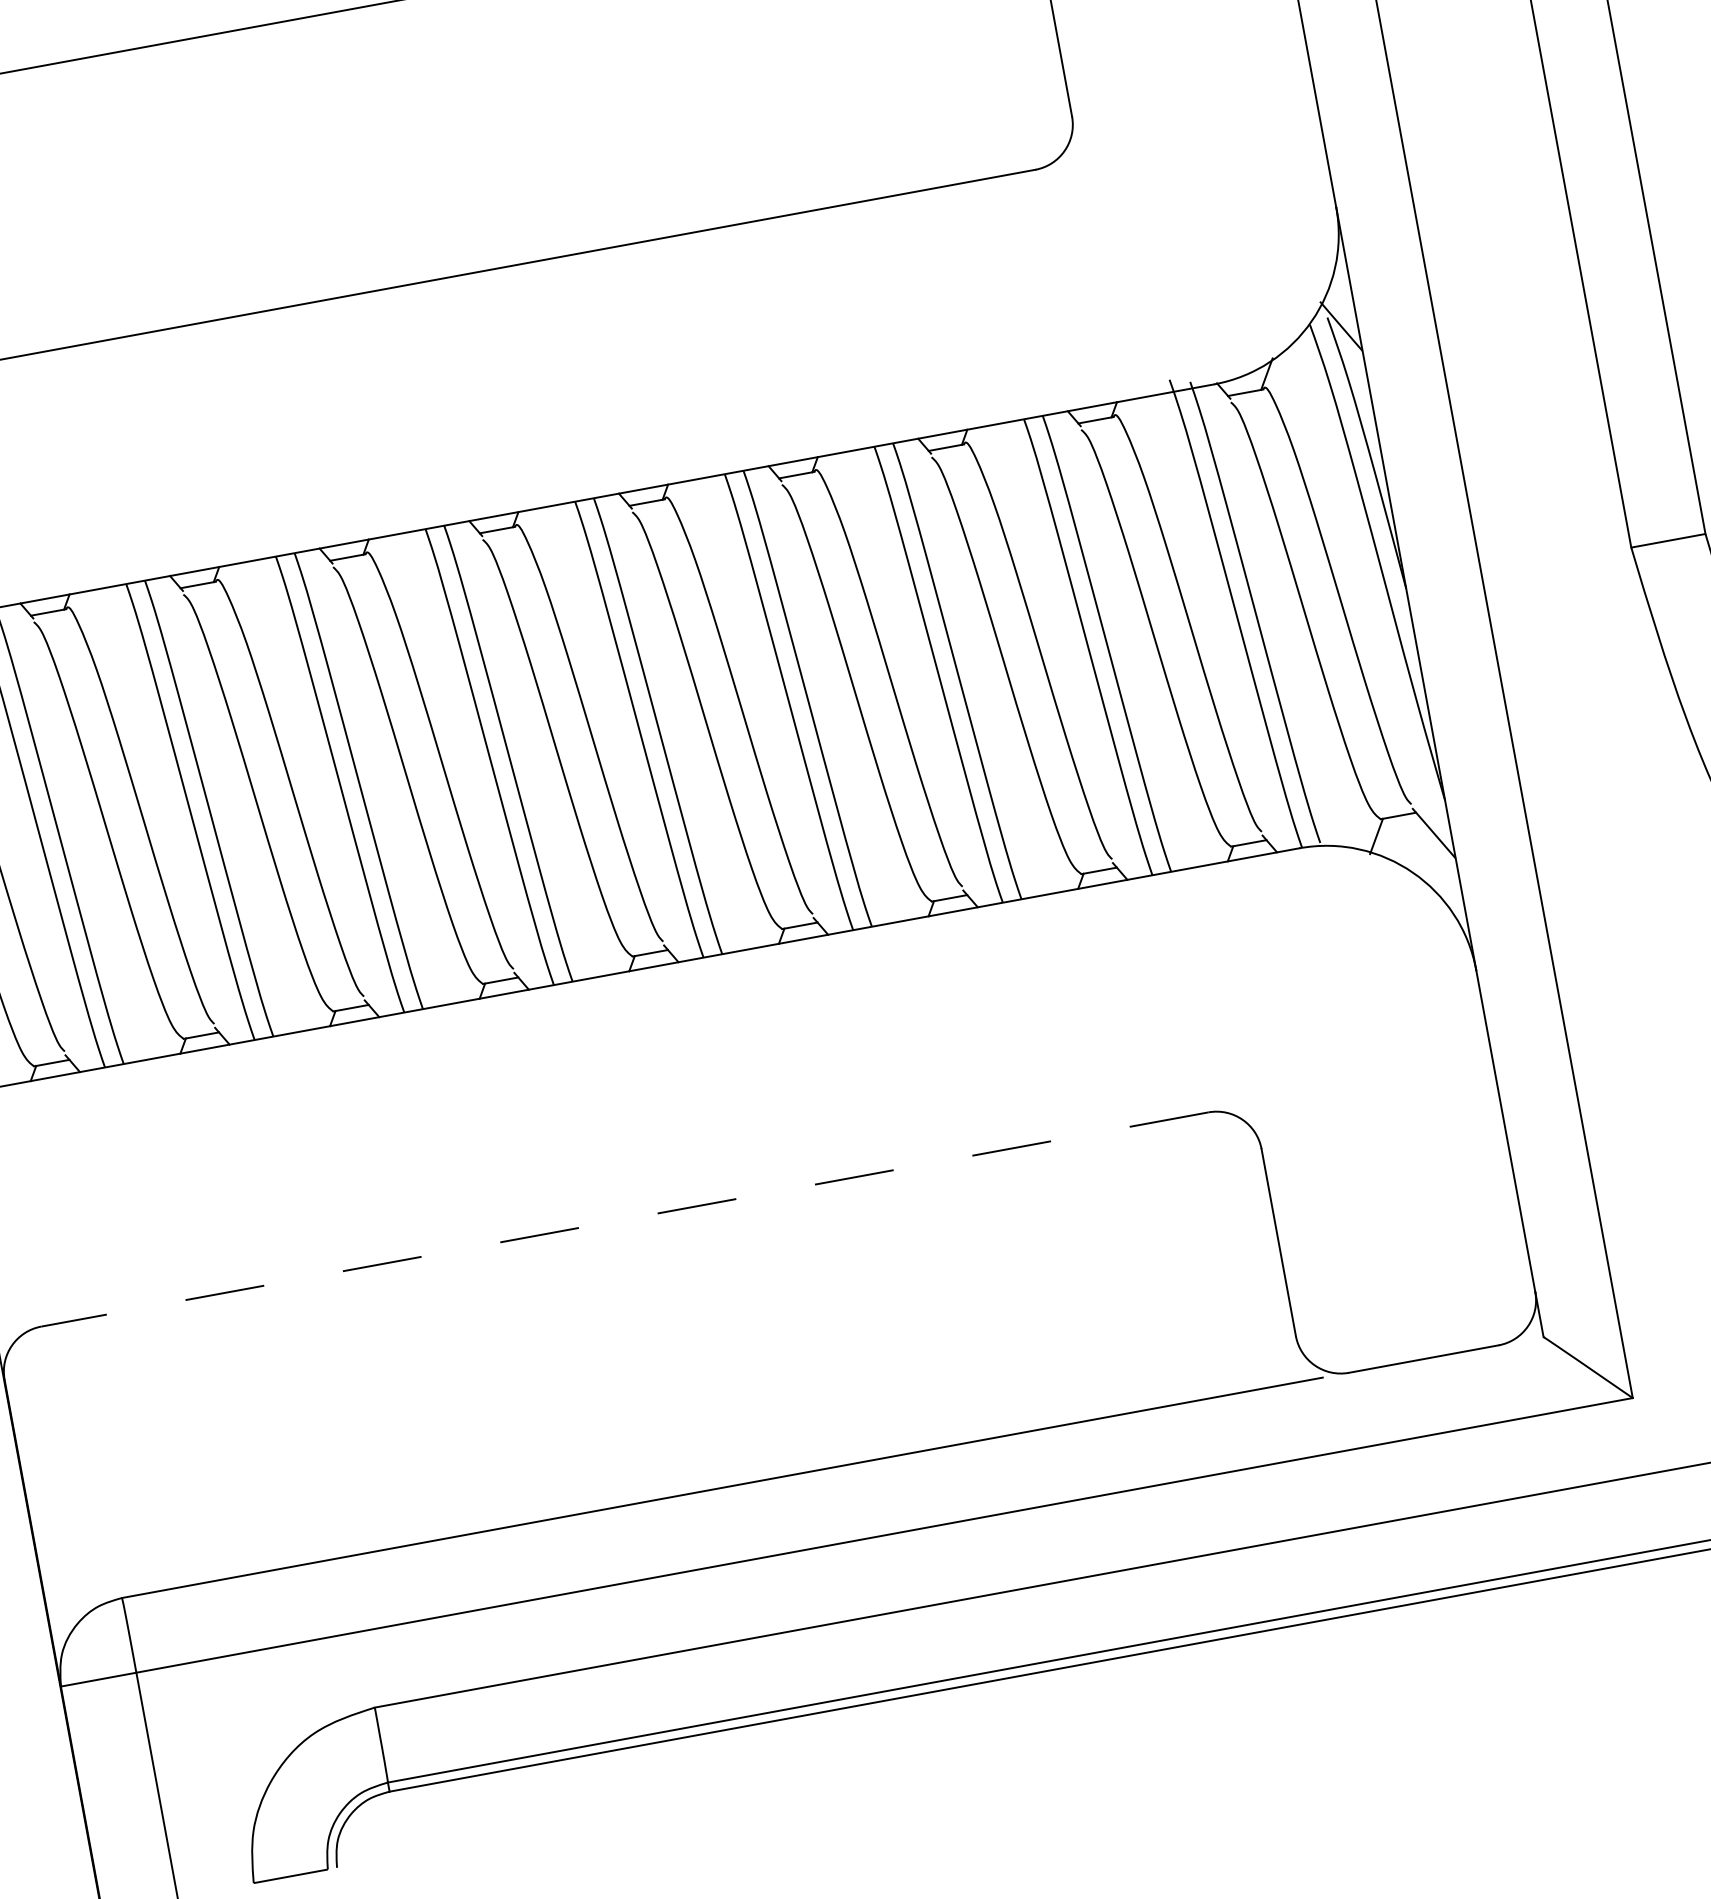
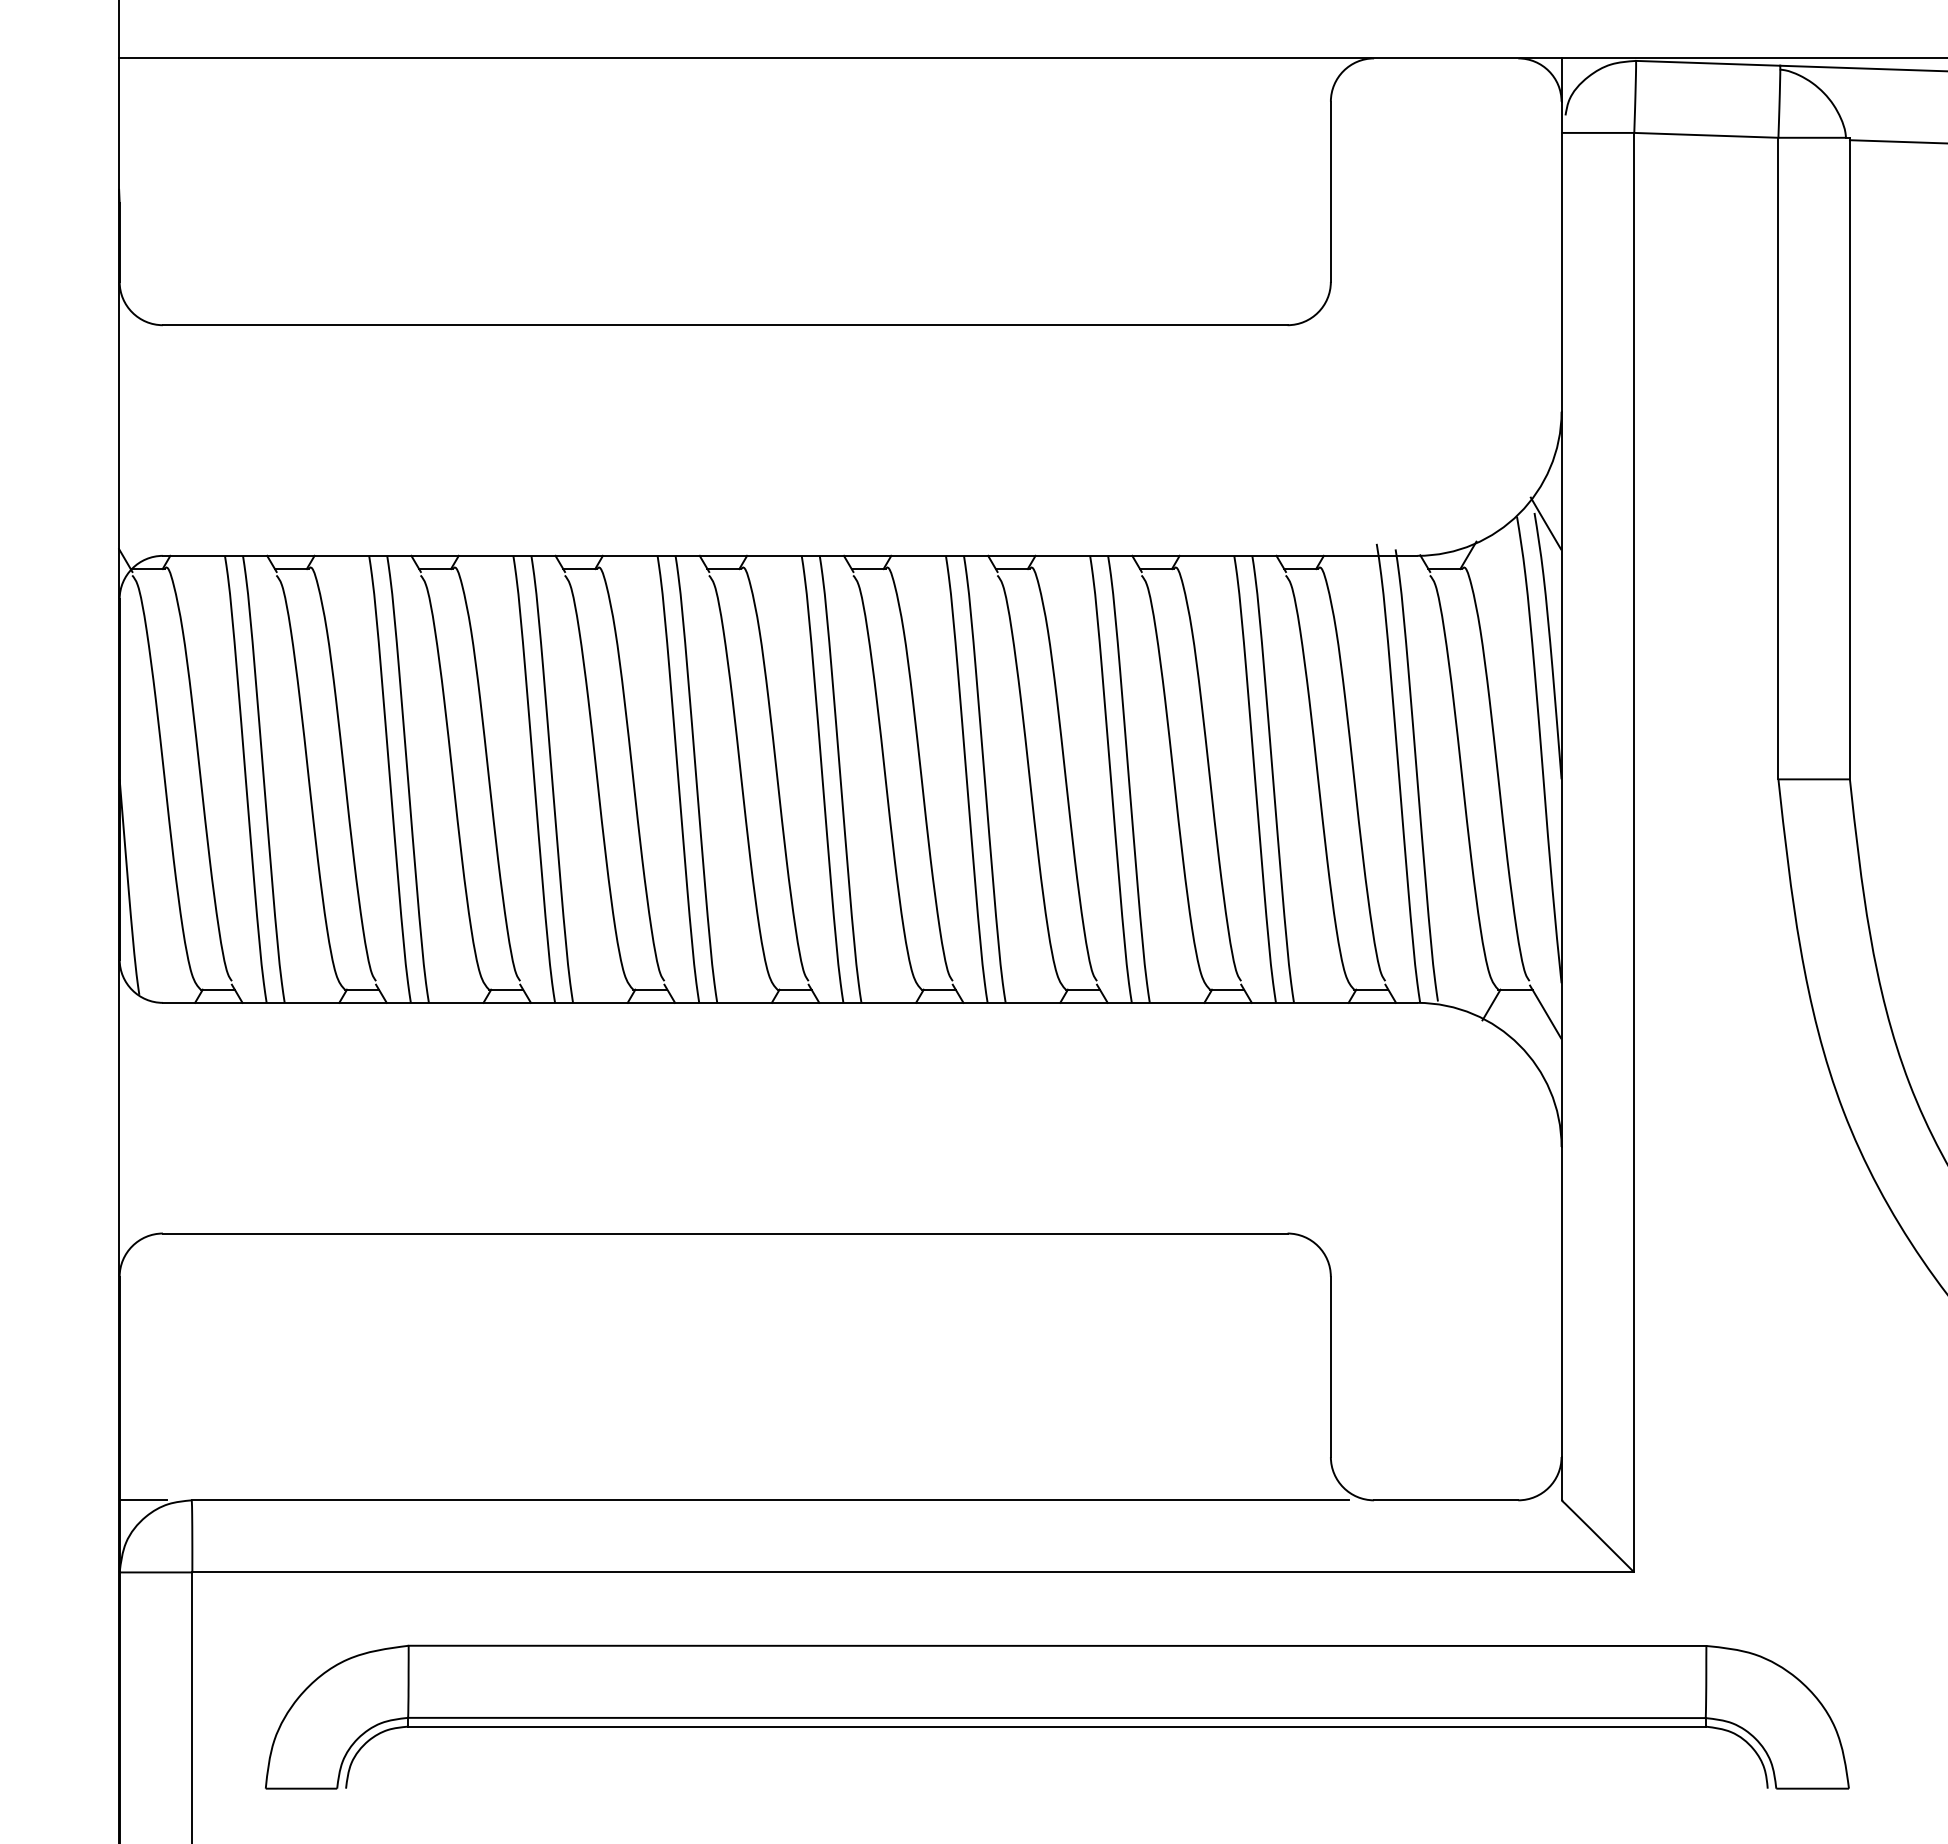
line: (624, 1219) -> (724, 1233), dashed -> solid
line: (70, 1607) -> (142, 1500), added

